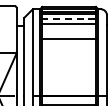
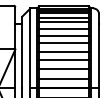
line: (69, 18) -> (64, 17), dashed -> solid
line: (68, 31) -> (63, 29), added
line: (68, 47) -> (63, 43), added
line: (68, 55) -> (63, 51), added
line: (68, 65) -> (63, 60), added
line: (68, 74) -> (63, 68), added
line: (68, 85) -> (63, 79), added

